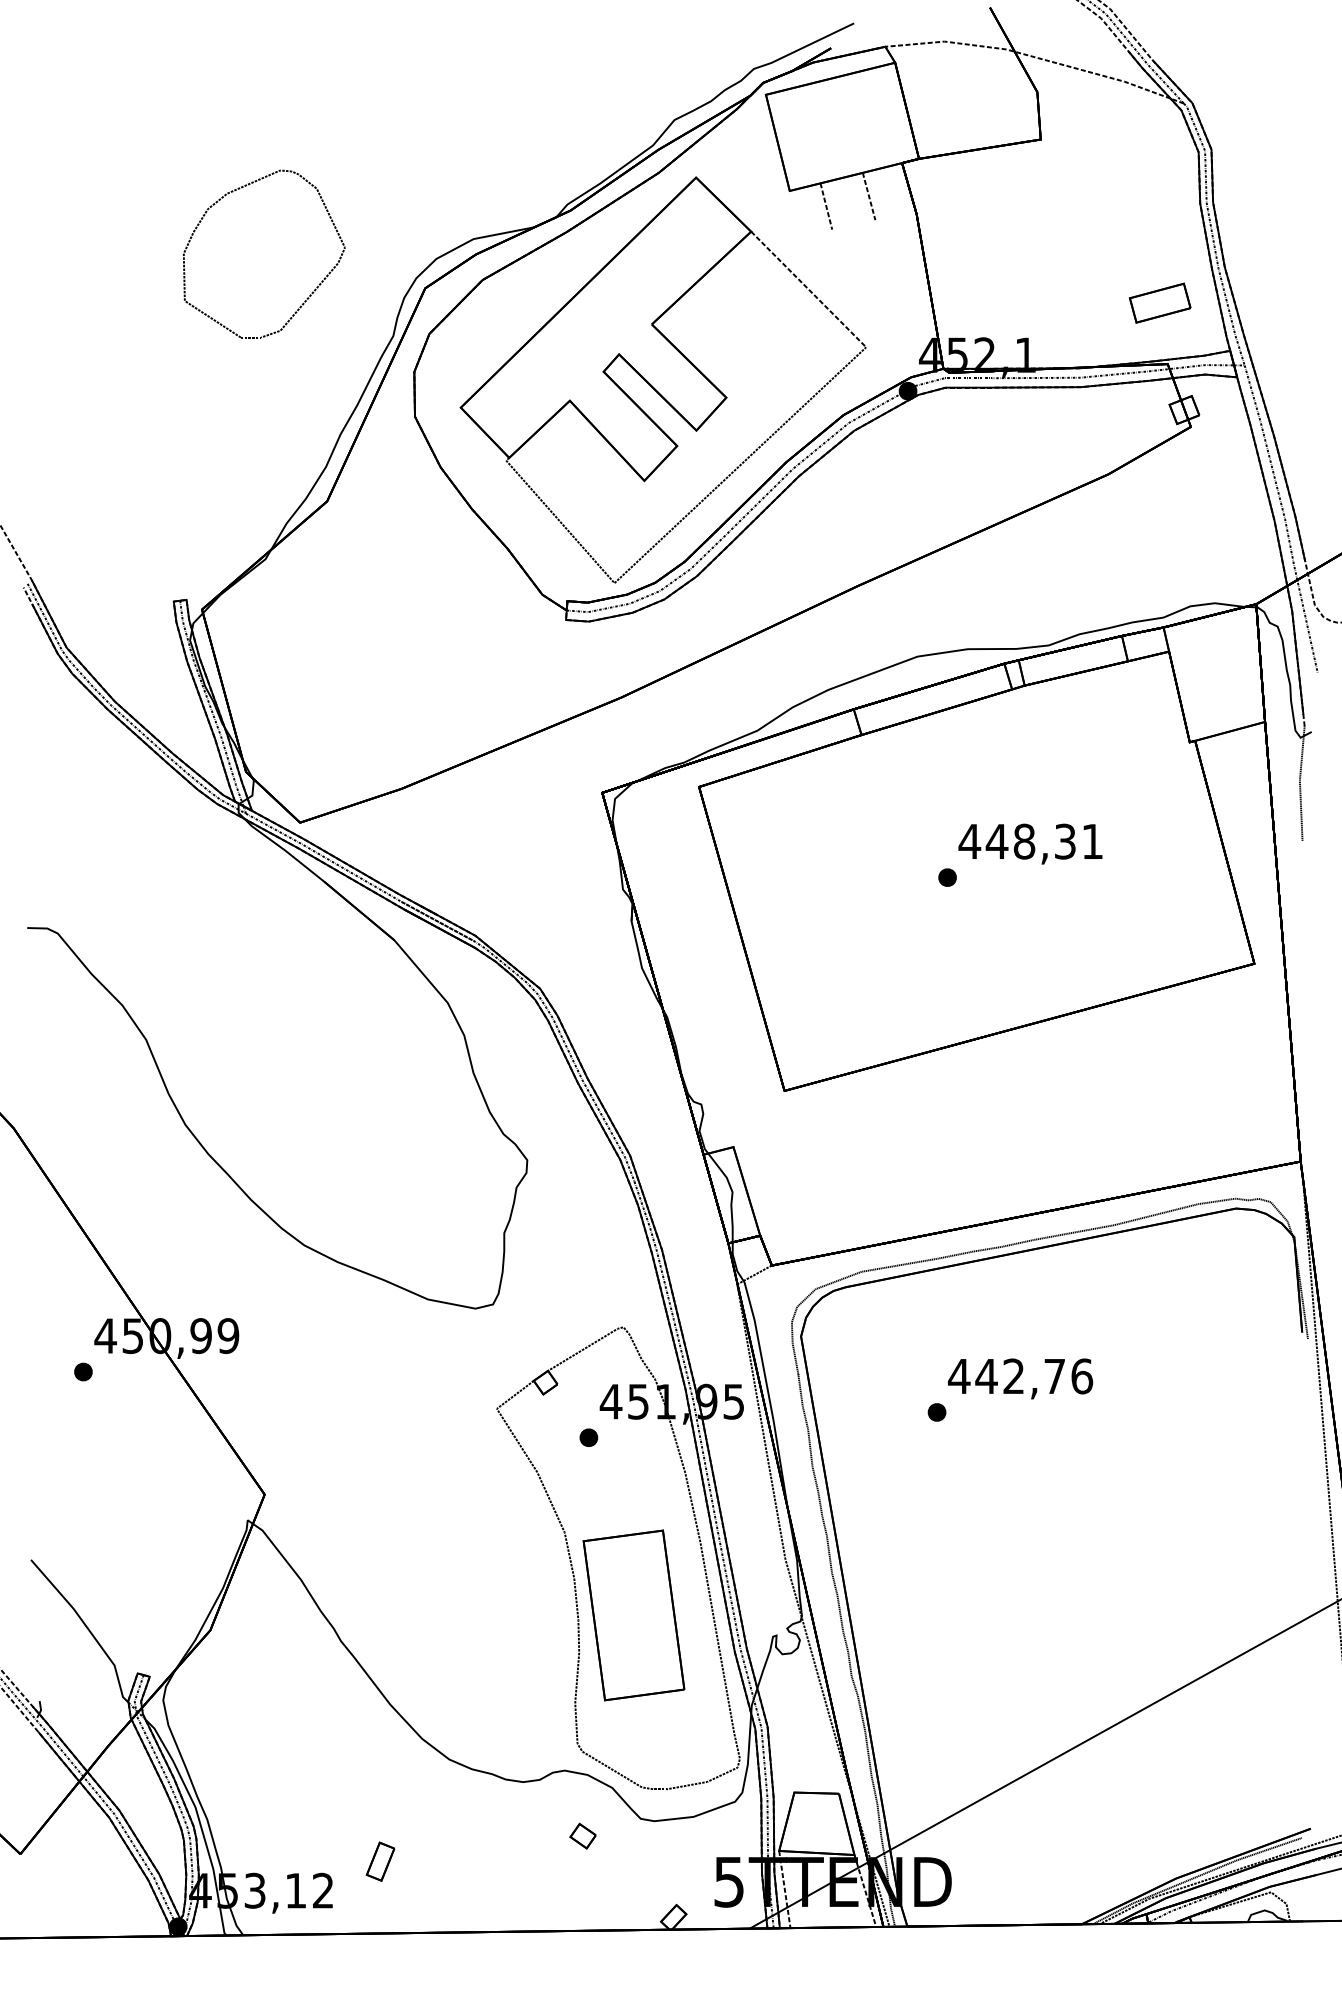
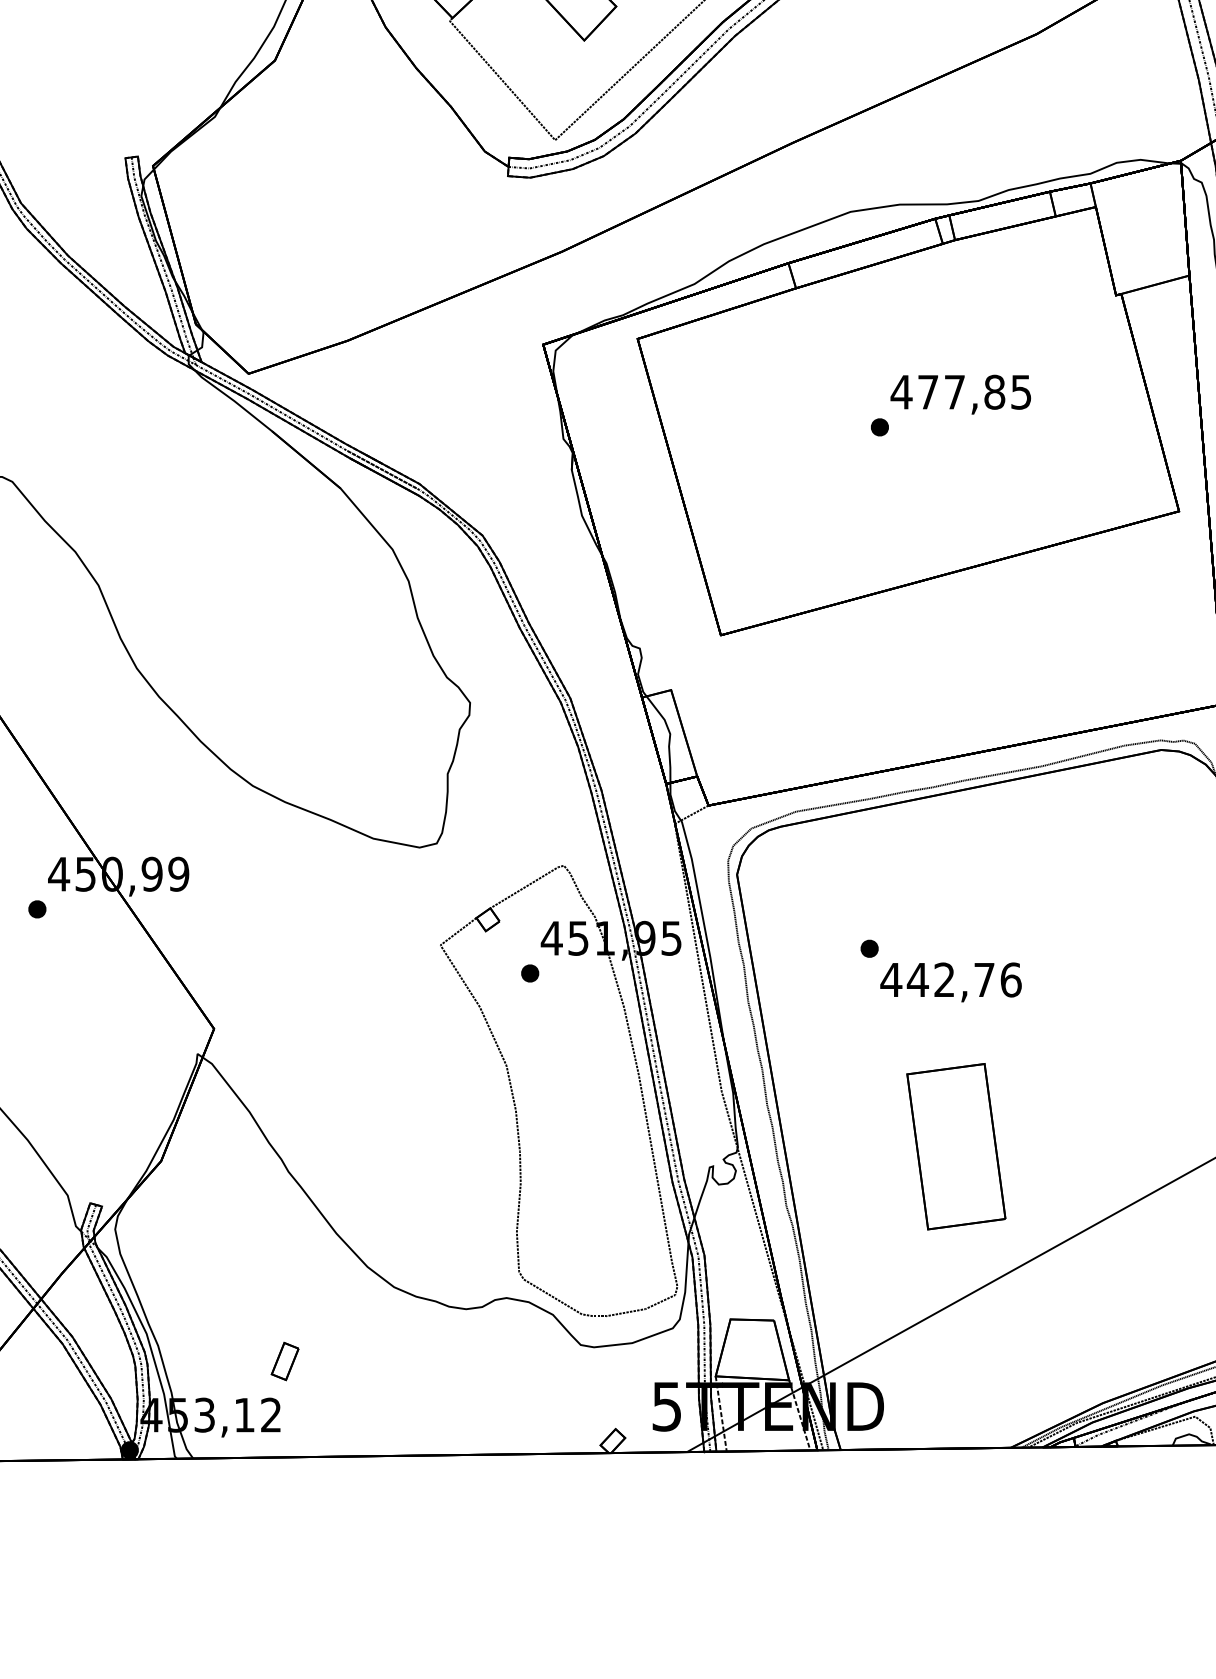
text: (1043, 841) -> (973, 392), 448,31 -> 477,85
text: (1020, 1378) -> (951, 981), moved
part: (633, 1615) -> (955, 1146), moved
part: (582, 1835) -> (523, 1361), removed
part: (380, 1861) -> (285, 1361), moved

